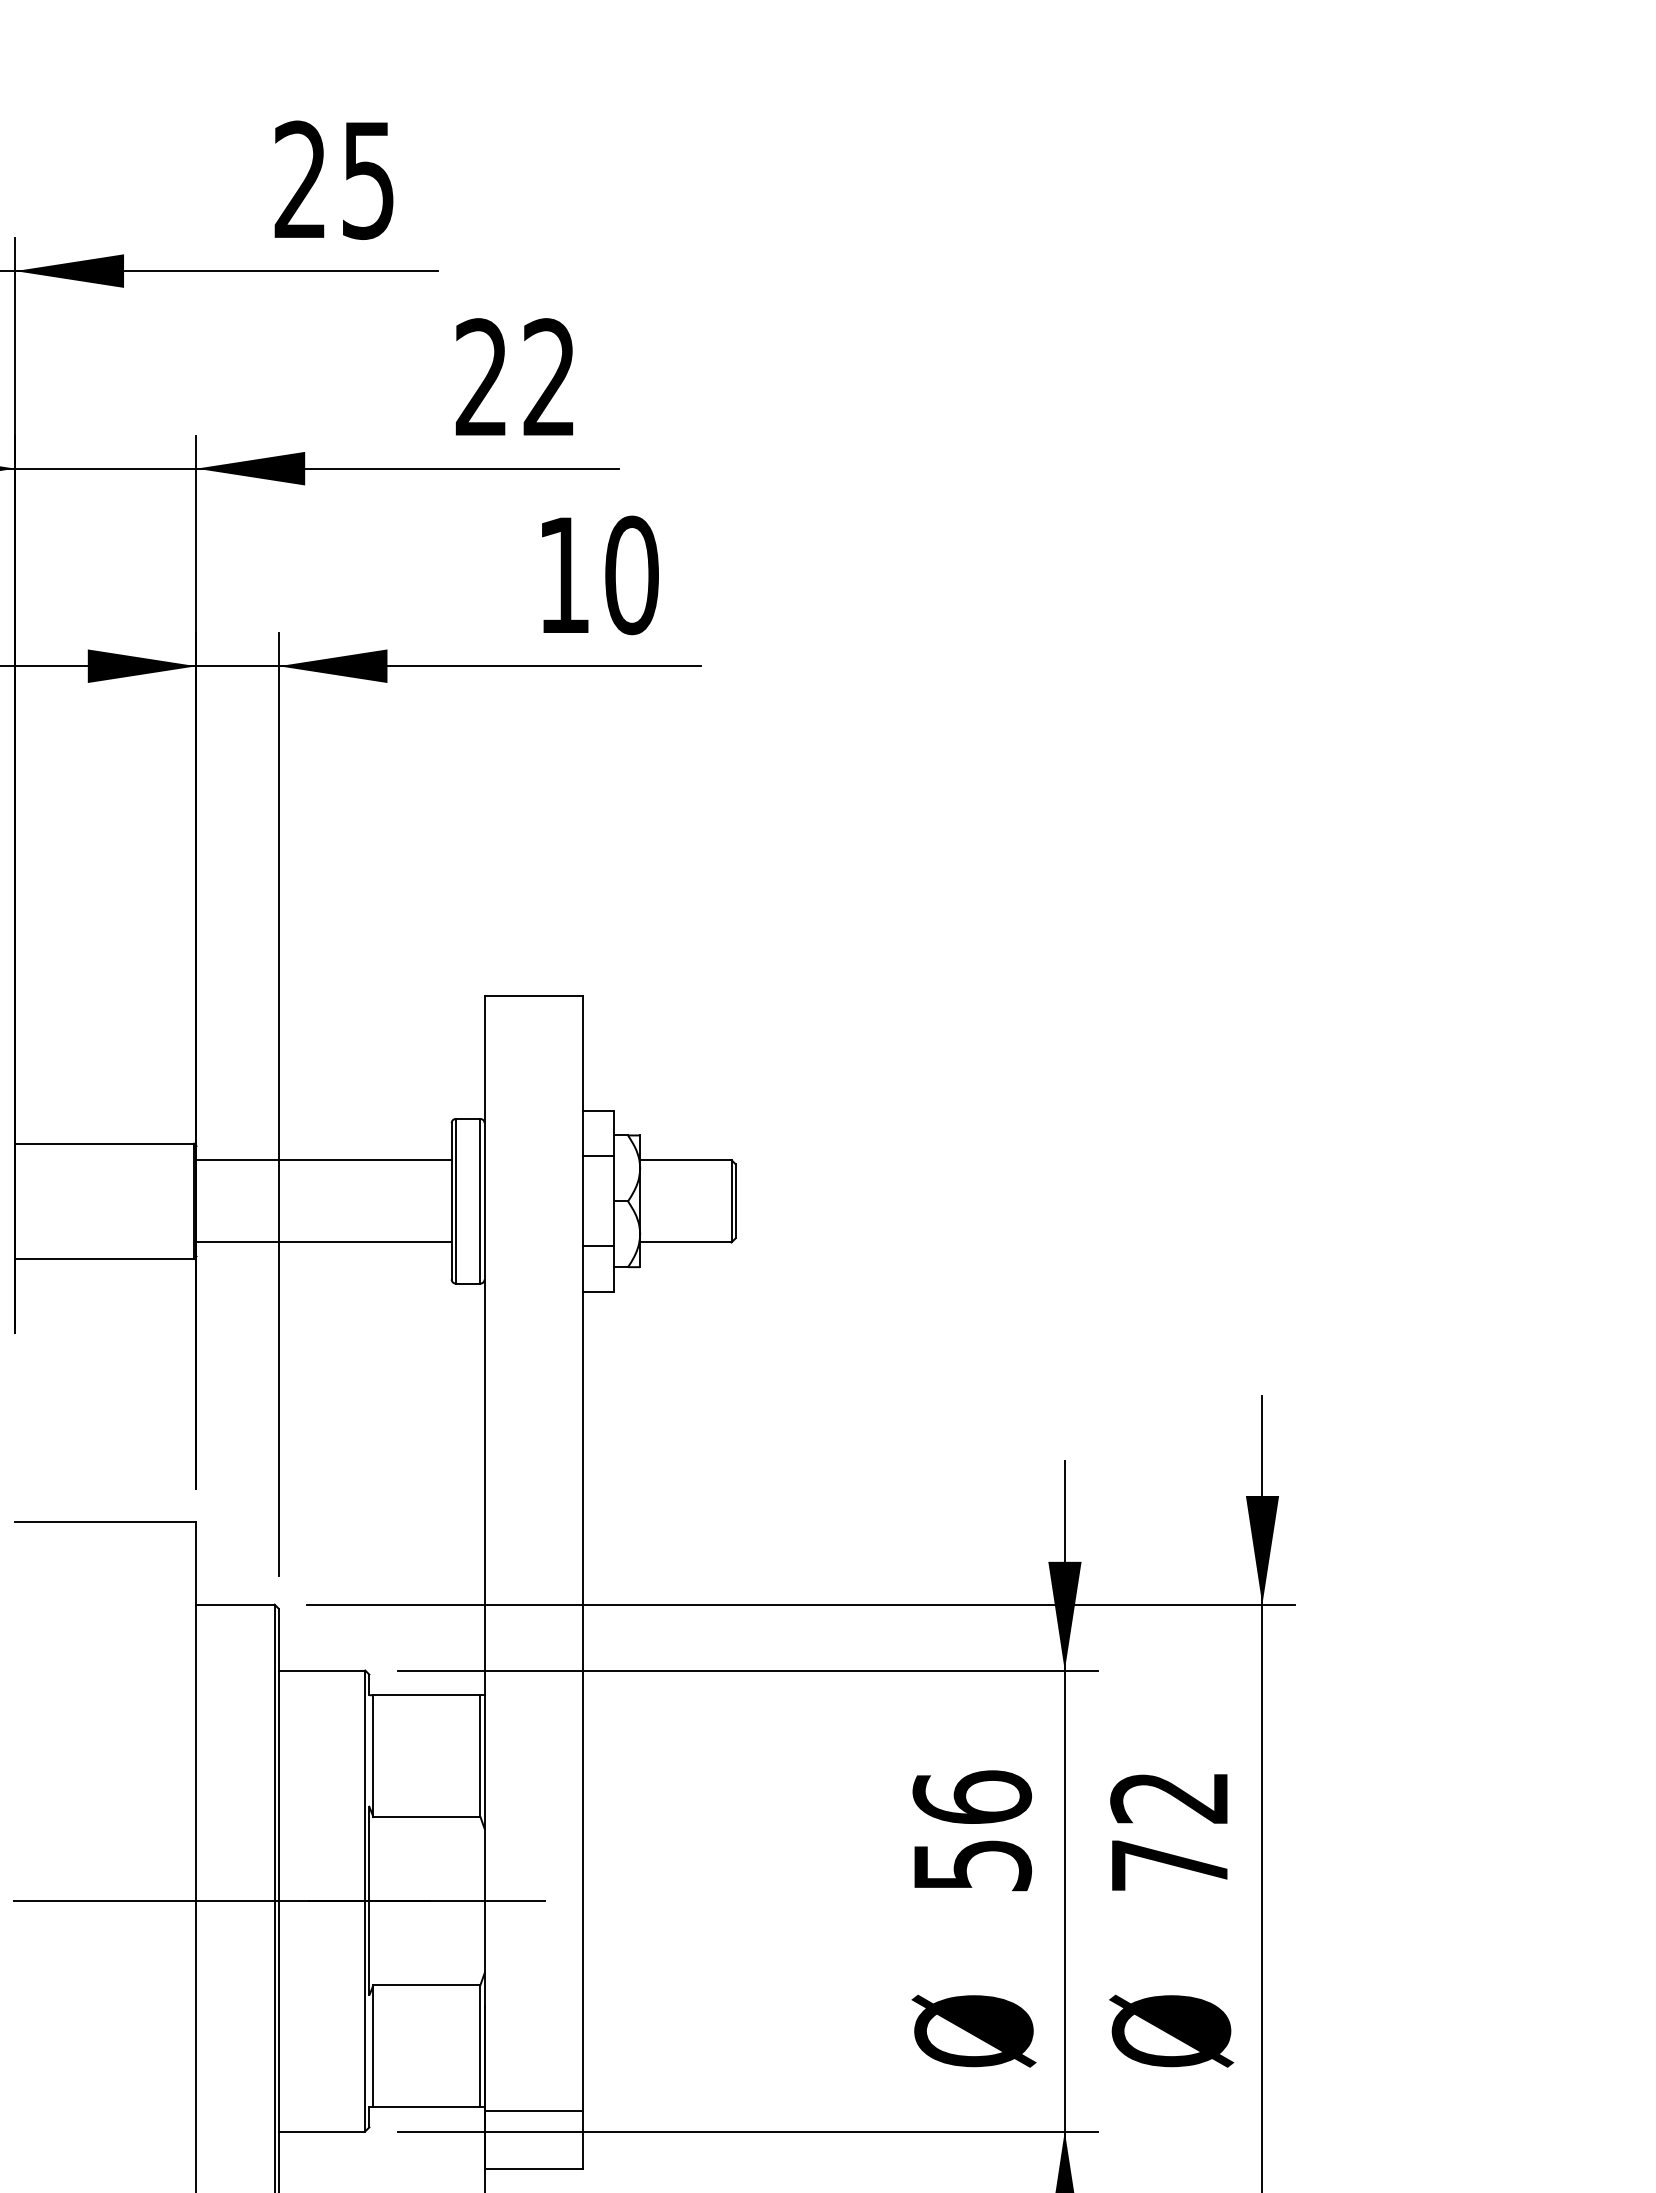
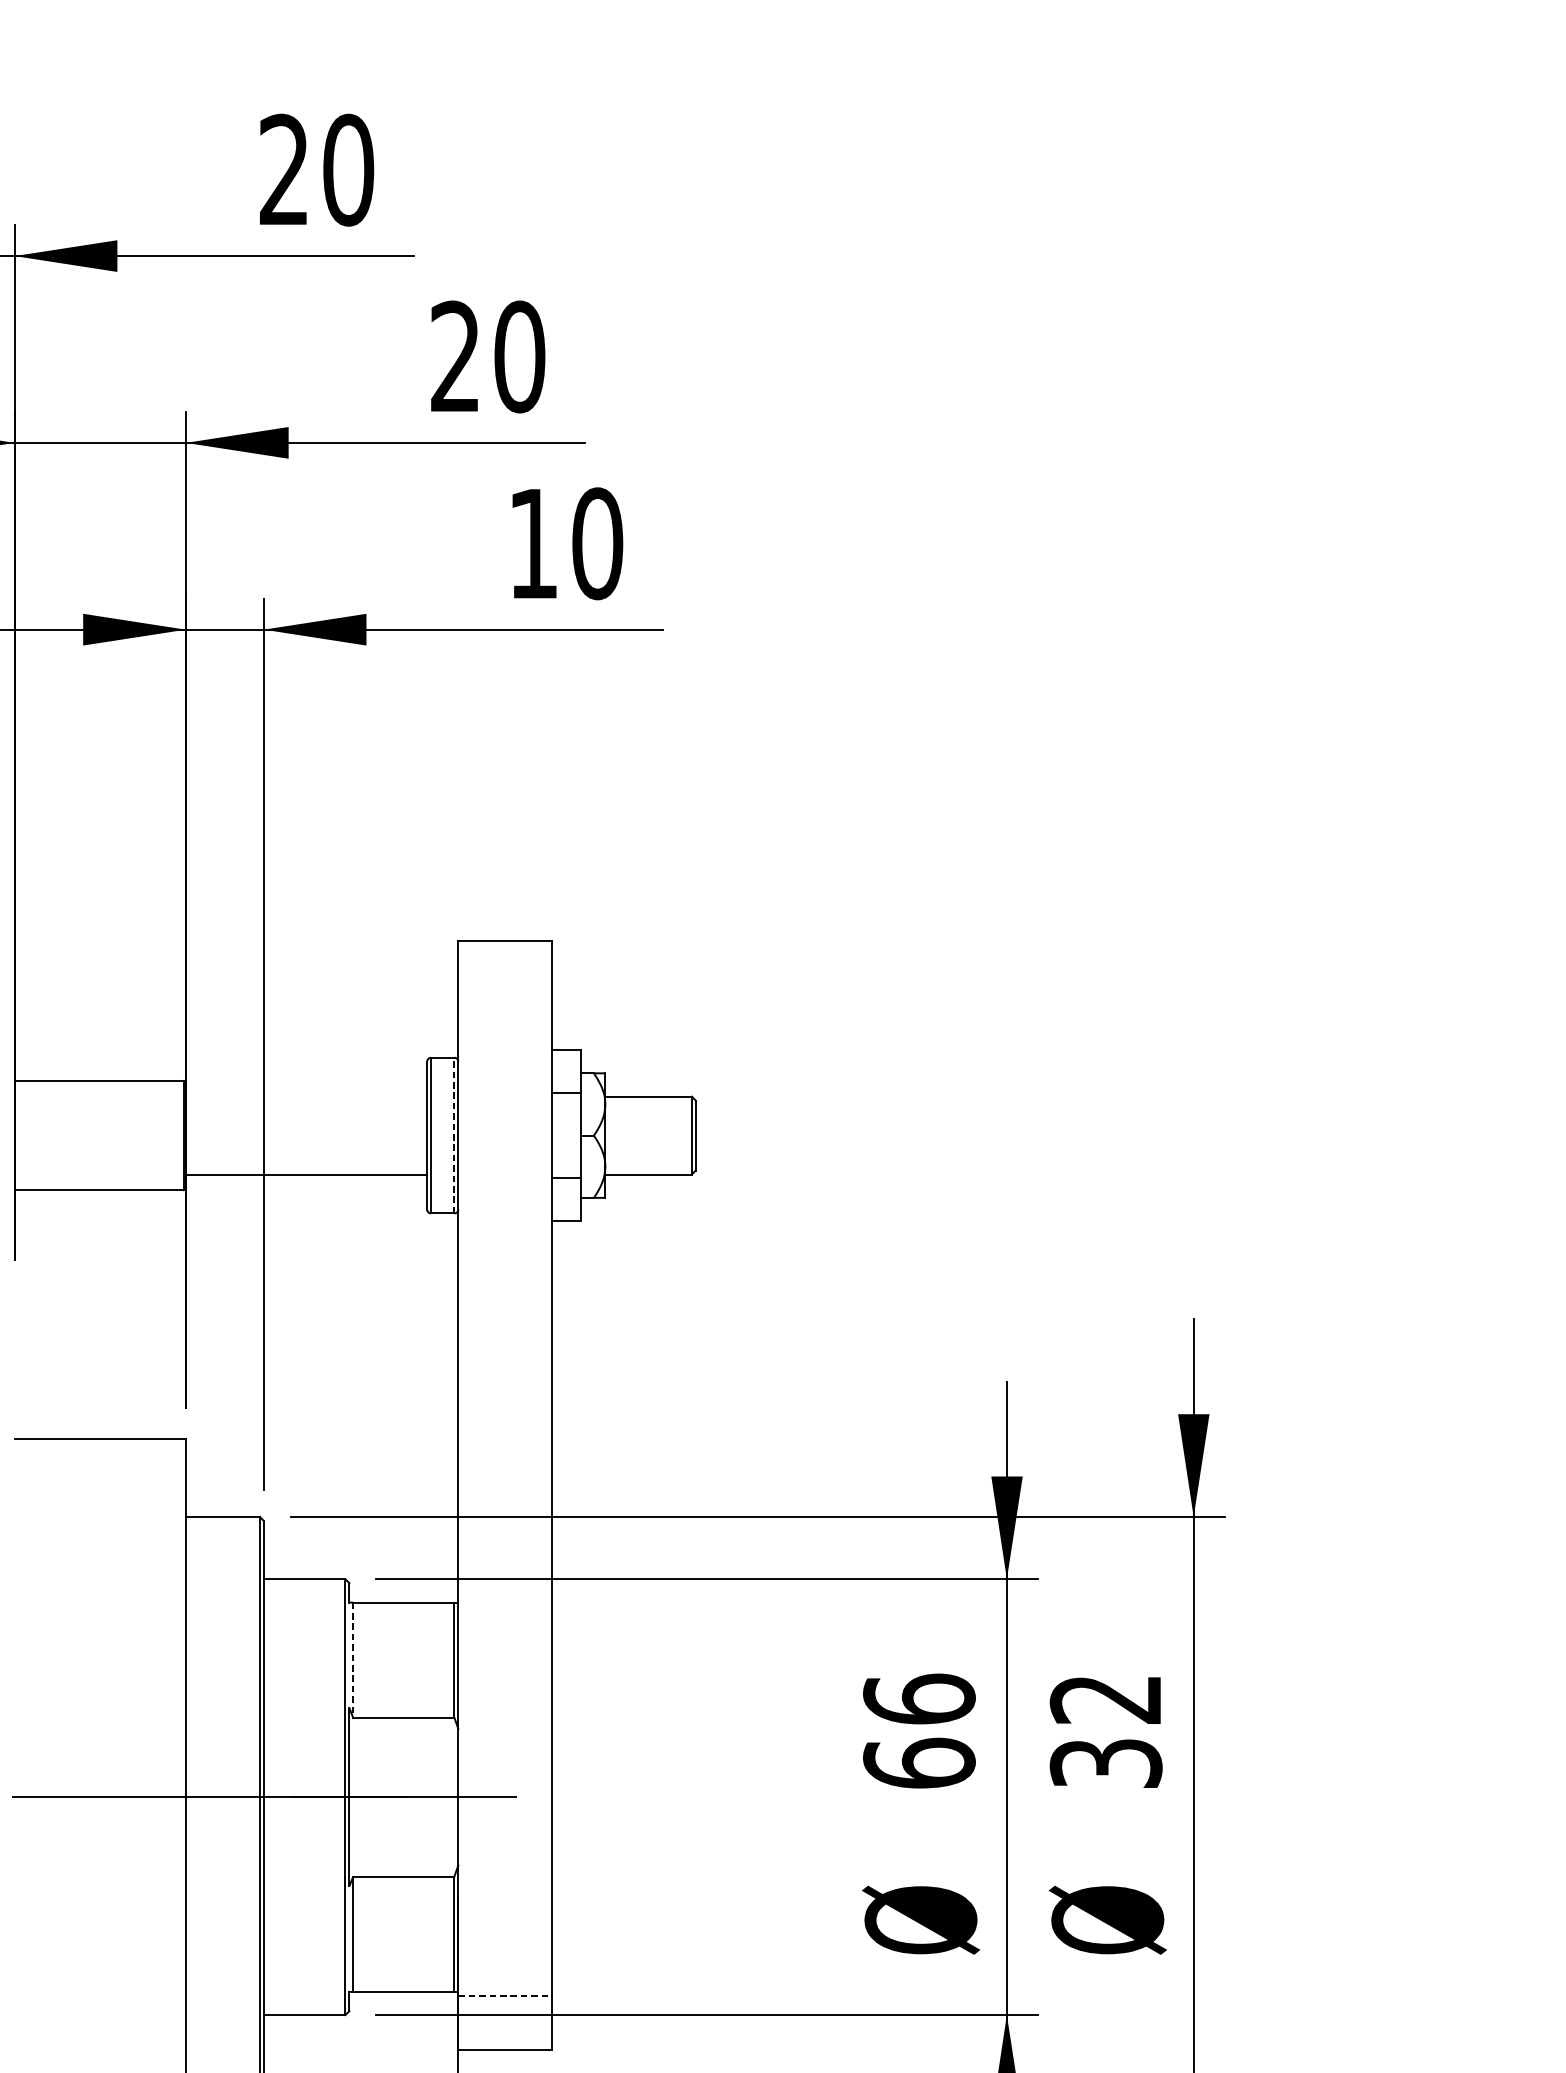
text: (368, 179) -> (348, 169), 25 -> 20
text: (549, 377) -> (519, 356), 22 -> 20
line: (323, 1160) -> (305, 1097), removed
line: (480, 1200) -> (454, 1134), solid -> dashed
line: (373, 1756) -> (353, 1660), solid -> dashed
text: (972, 1864) -> (919, 1762), 56 -> 66
text: (1169, 1865) -> (1105, 1763), 72 -> 32
line: (534, 2110) -> (505, 1995), solid -> dashed

